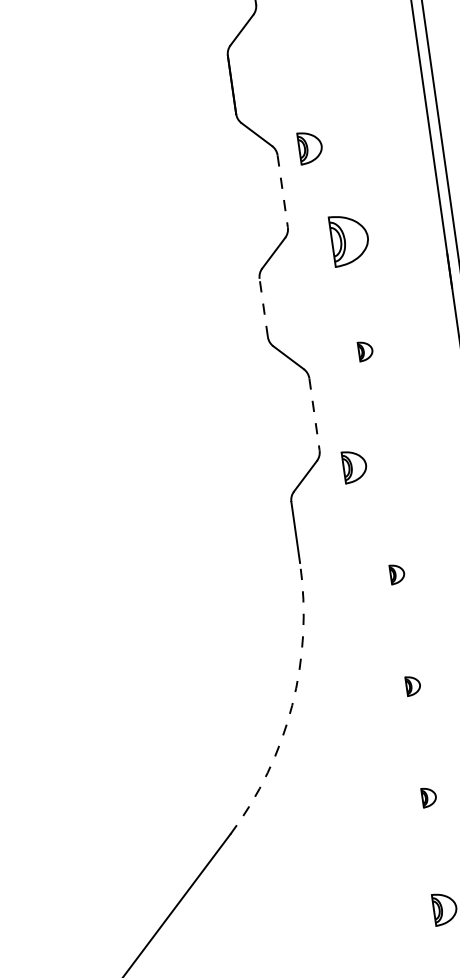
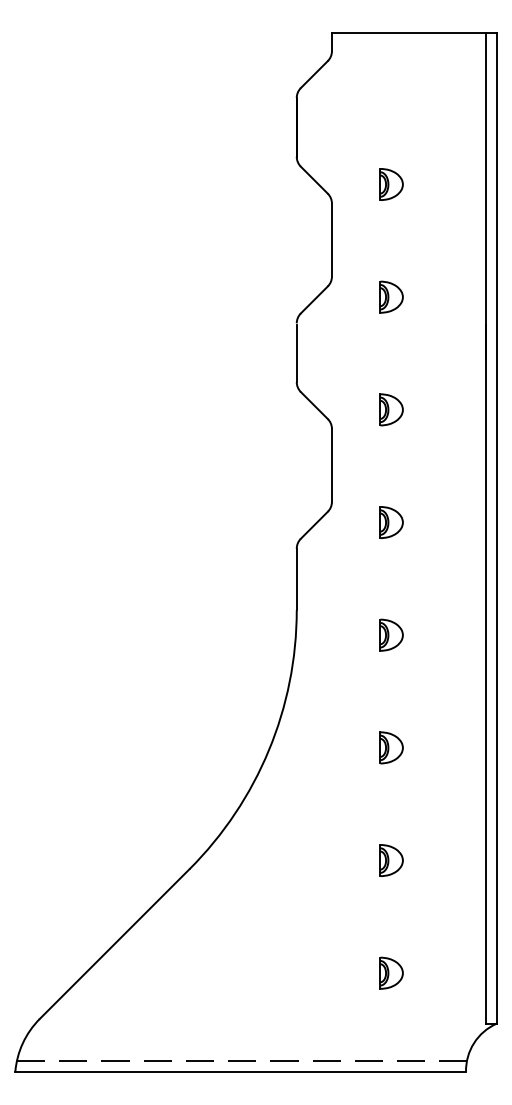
part: (310, 147) -> (391, 184), moved
line: (282, 191) -> (331, 240), dashed -> solid
part: (349, 238) -> (391, 296), size x0.62
line: (263, 308) -> (296, 353), dashed -> solid
part: (365, 350) -> (391, 409), size x1.67
line: (314, 414) -> (331, 465), dashed -> solid
part: (354, 466) -> (391, 522), moved
part: (397, 573) -> (391, 634), size x1.67
part: (413, 685) -> (391, 747), size x1.67
arc: (291, 705) -> (268, 750), dashed -> solid
part: (429, 797) -> (391, 860), size x1.67

